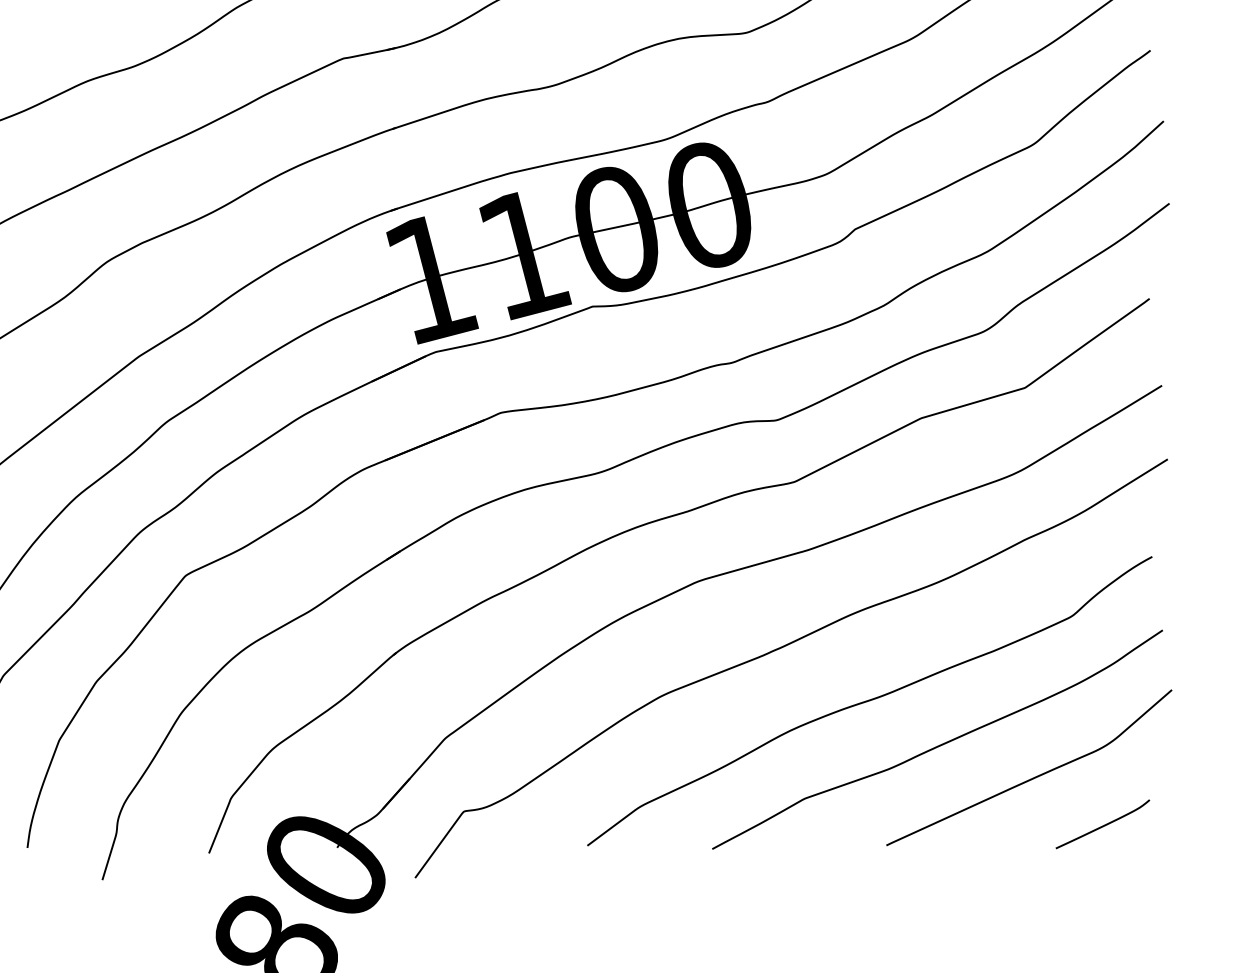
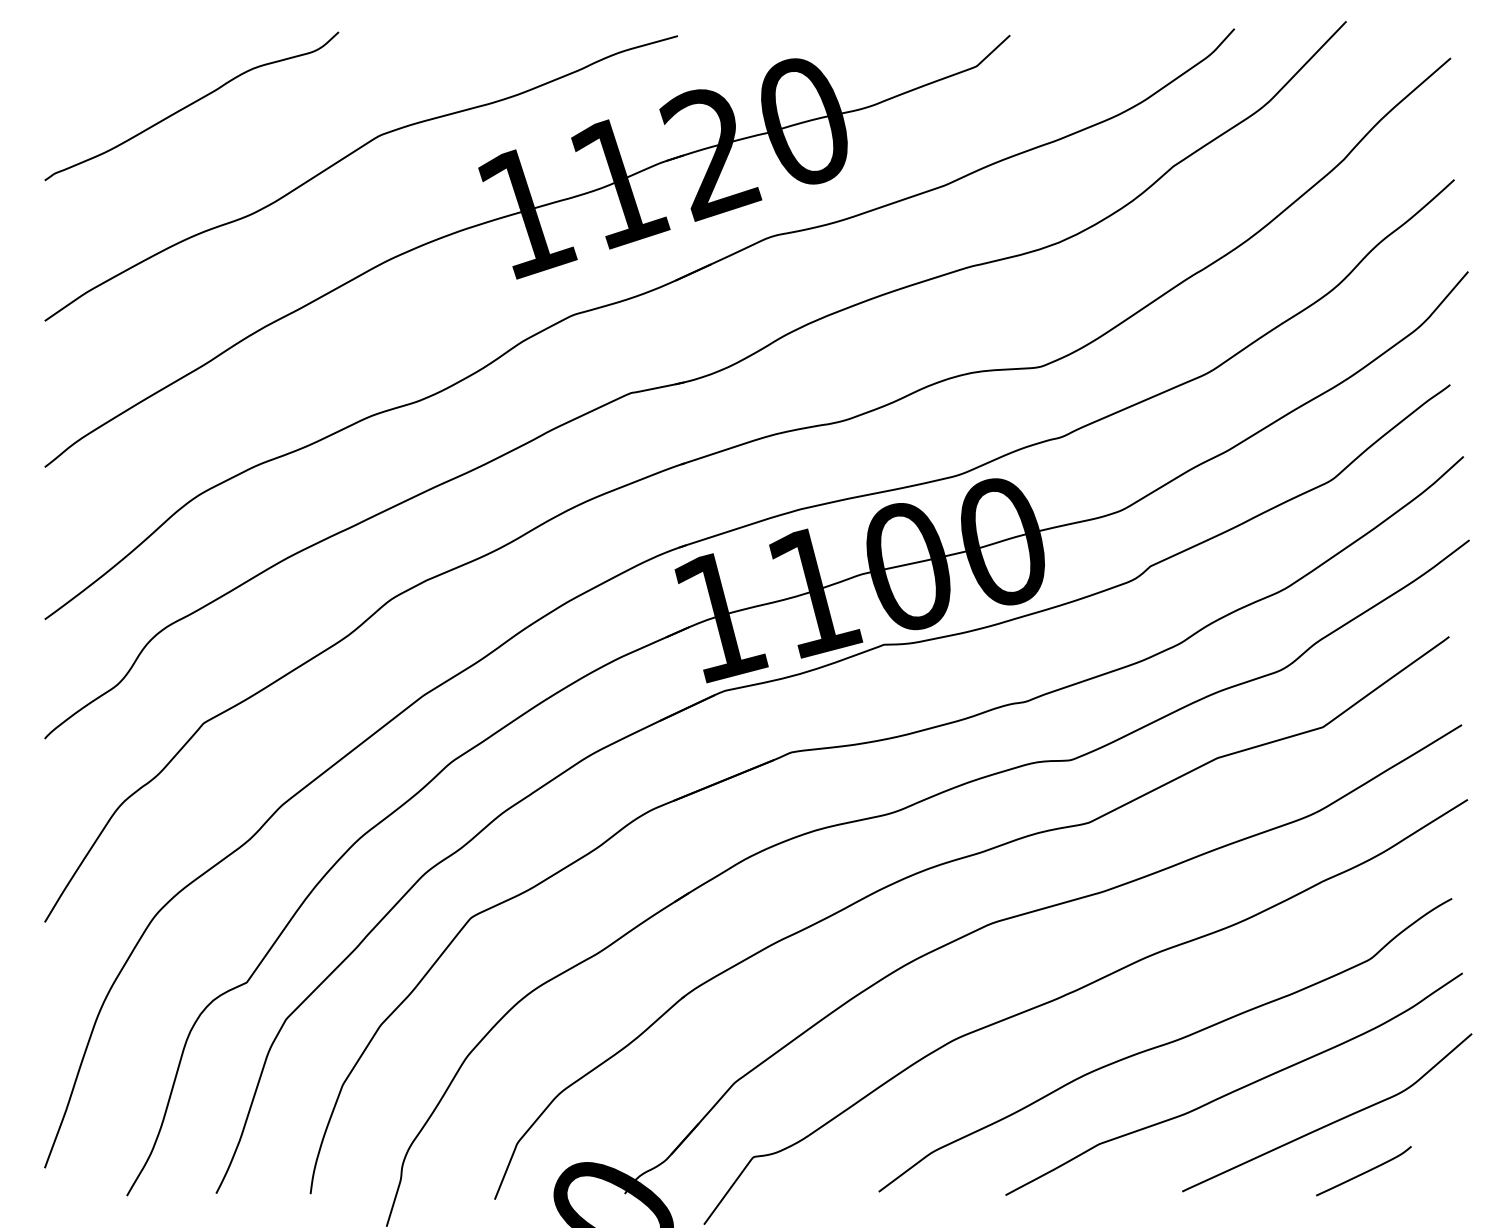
curve: (1102, 825) -> (1363, 1172), moved

